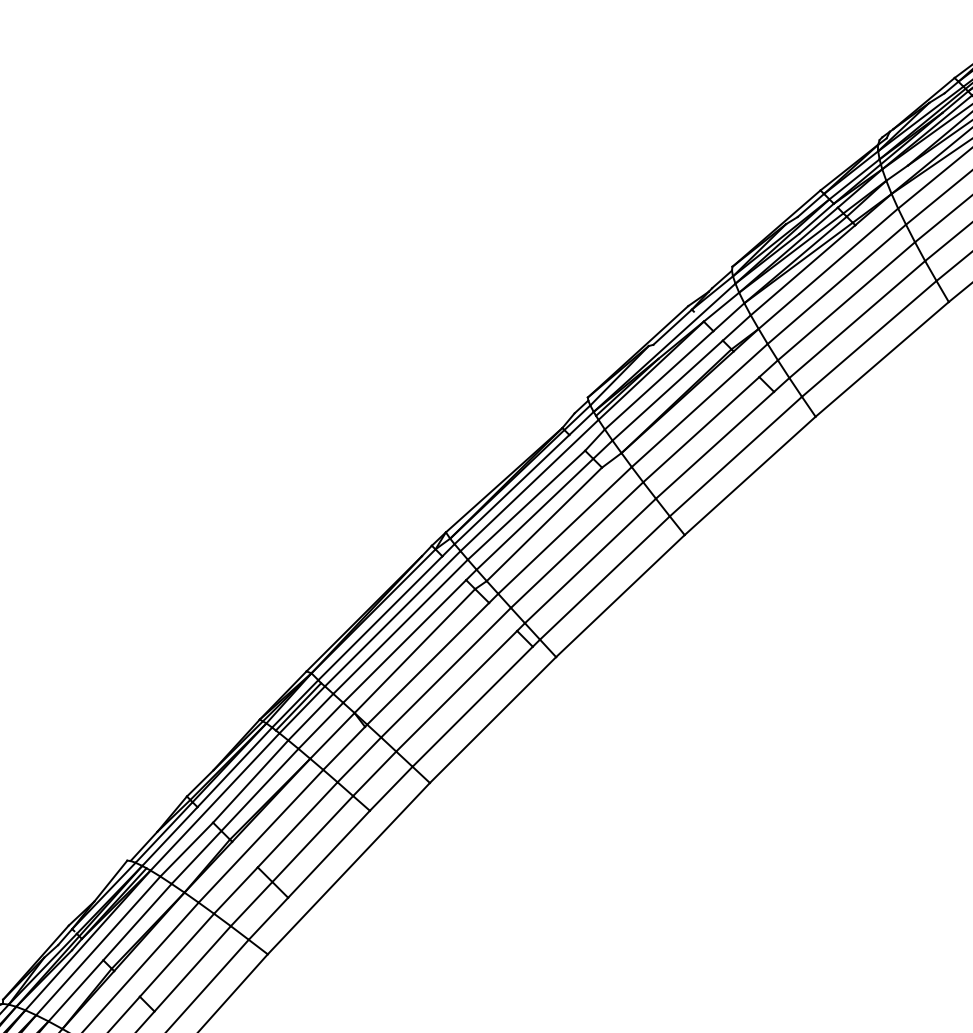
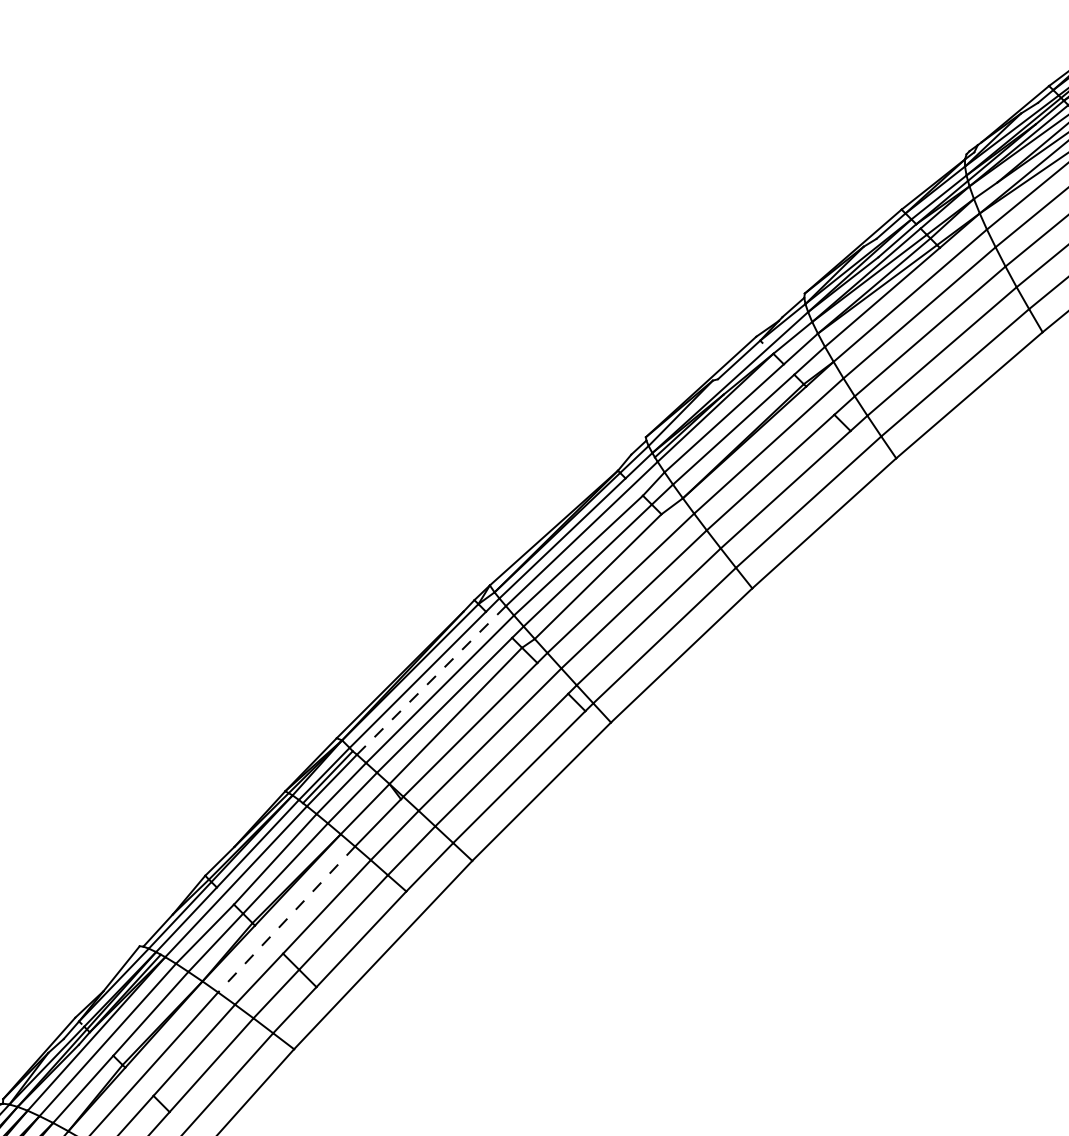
line: (392, 618) -> (431, 680), solid -> dashed
line: (260, 836) -> (286, 919), solid -> dashed

